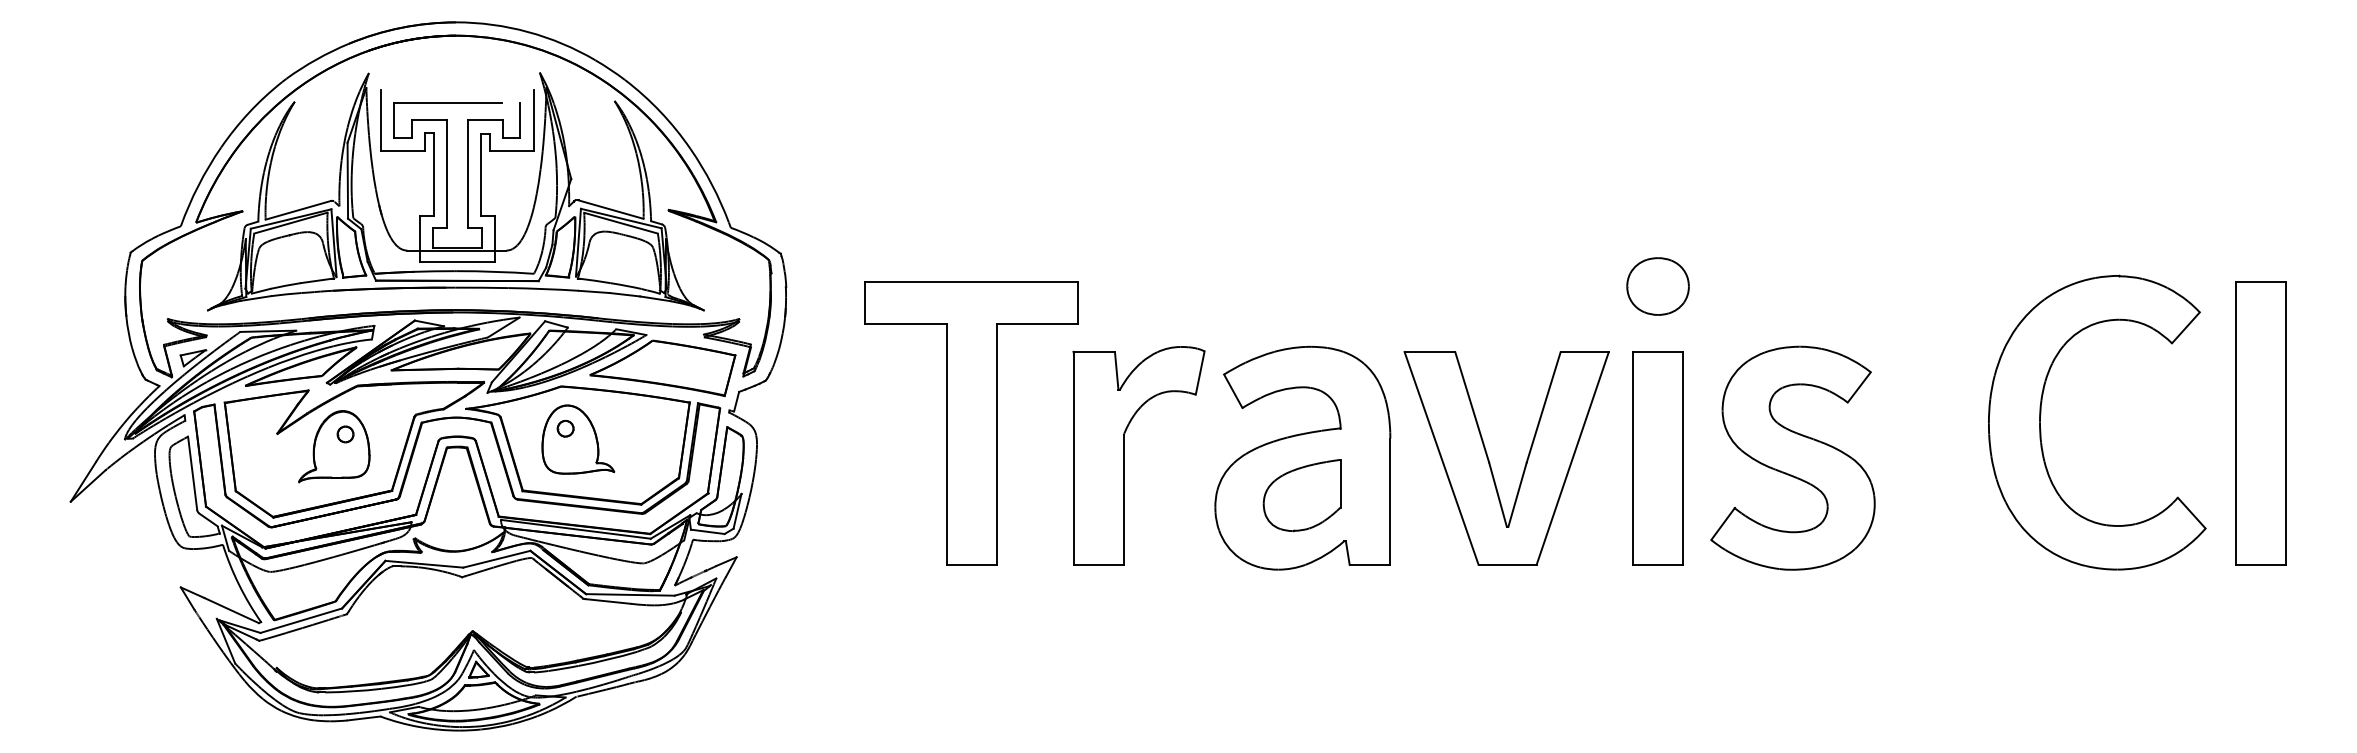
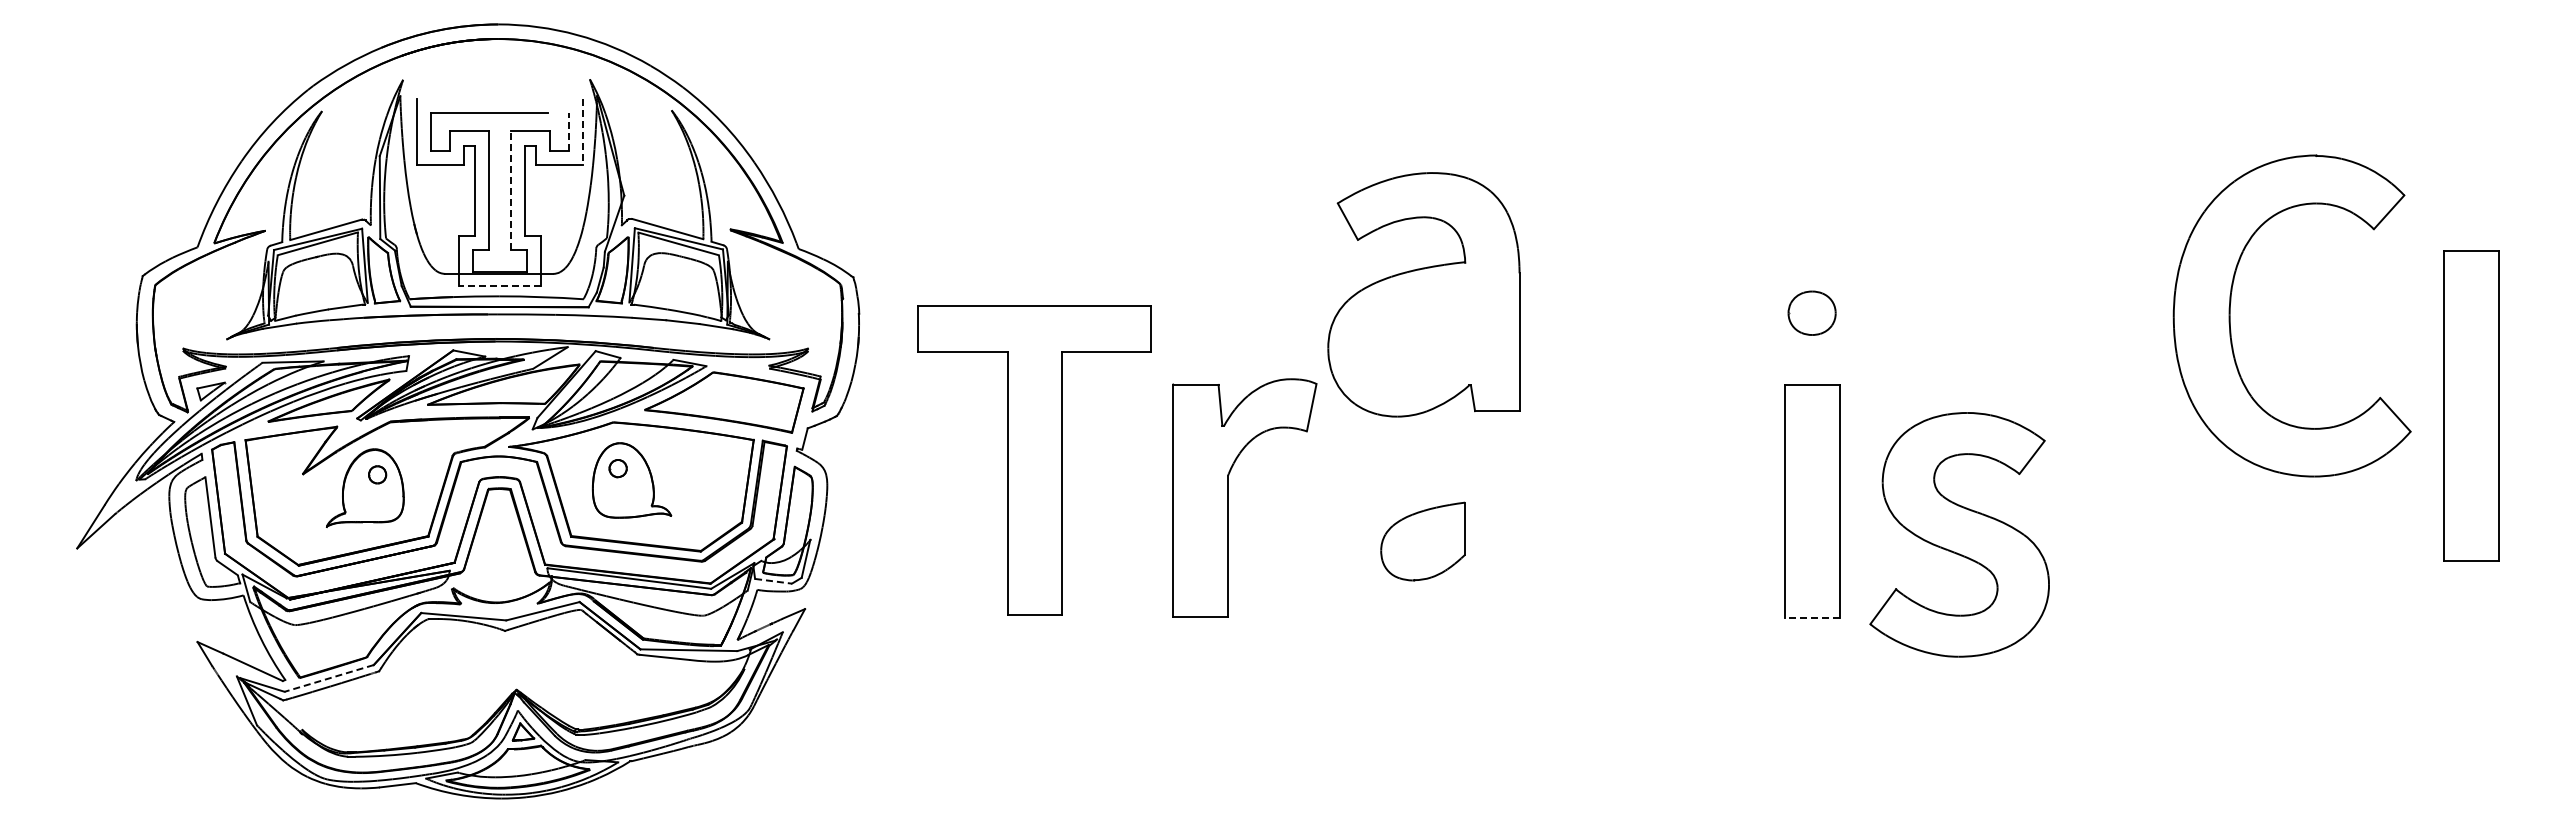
line: (520, 120) -> (568, 131), solid -> dashed
line: (533, 121) -> (583, 132), solid -> dashed
line: (467, 174) -> (510, 190), solid -> dashed
line: (457, 262) -> (499, 286), solid -> dashed
part: (1657, 286) -> (1811, 313), size x0.7
part: (2040, 422) -> (2230, 315), moved
part: (971, 423) -> (1034, 460), moved
part: (2261, 423) -> (2471, 405), moved
part: (1302, 457) -> (1423, 294), moved
part: (1792, 457) -> (1959, 534), moved
part: (1490, 461) -> (1628, 504), removed
line: (707, 532) -> (773, 581), solid -> dashed
line: (1657, 564) -> (1811, 617), solid -> dashed
line: (301, 620) -> (329, 678), solid -> dashed

